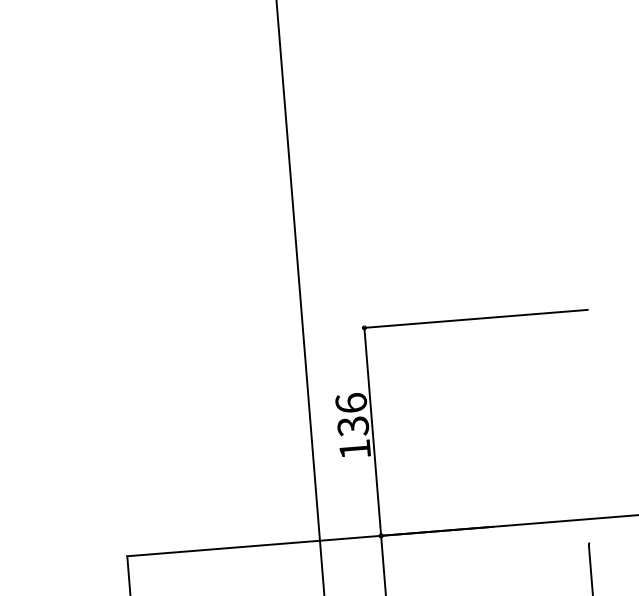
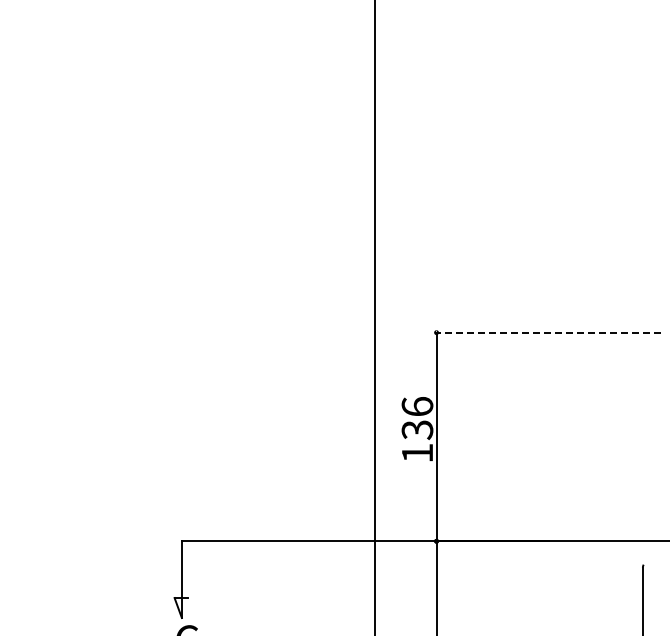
line: (474, 318) -> (547, 332), solid -> dashed

